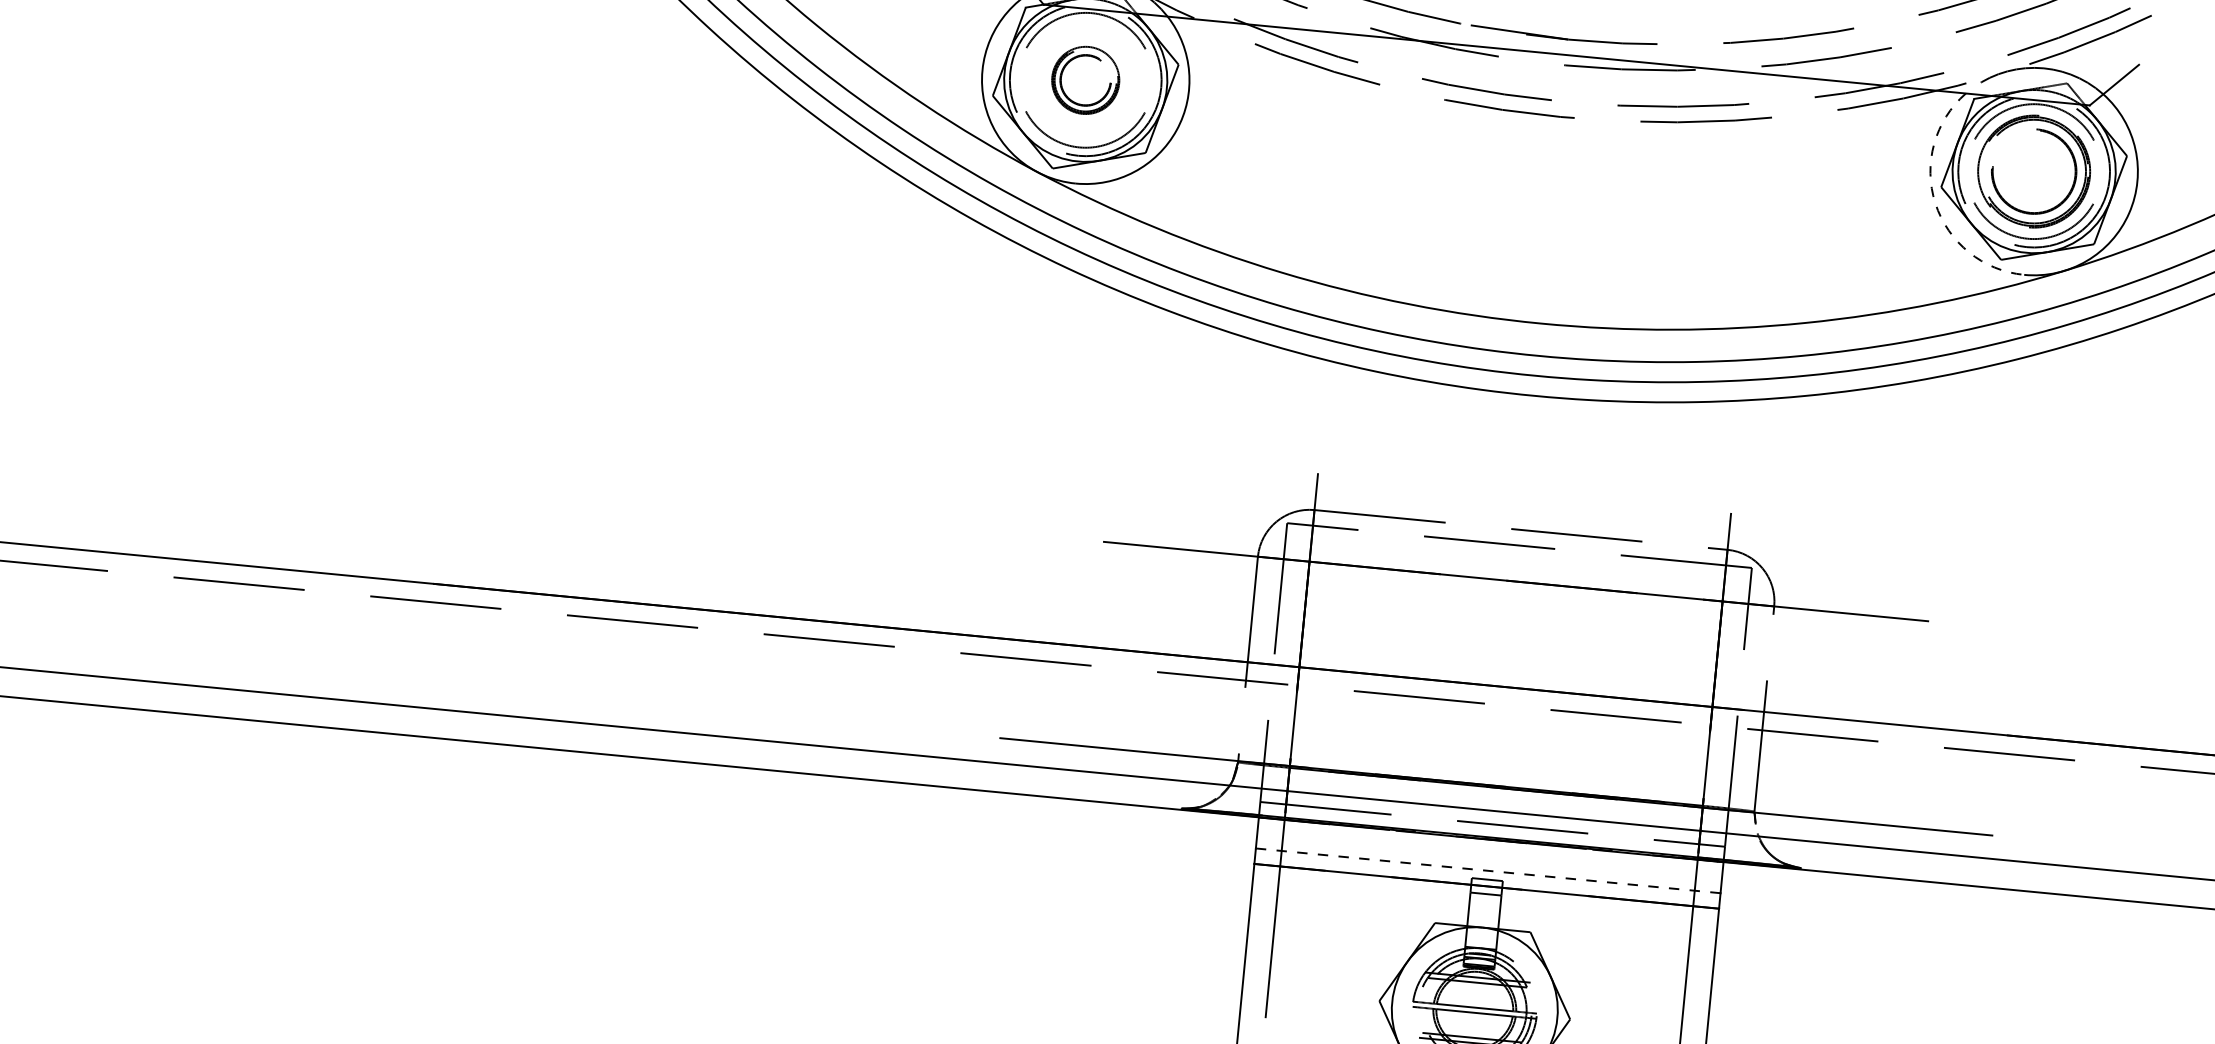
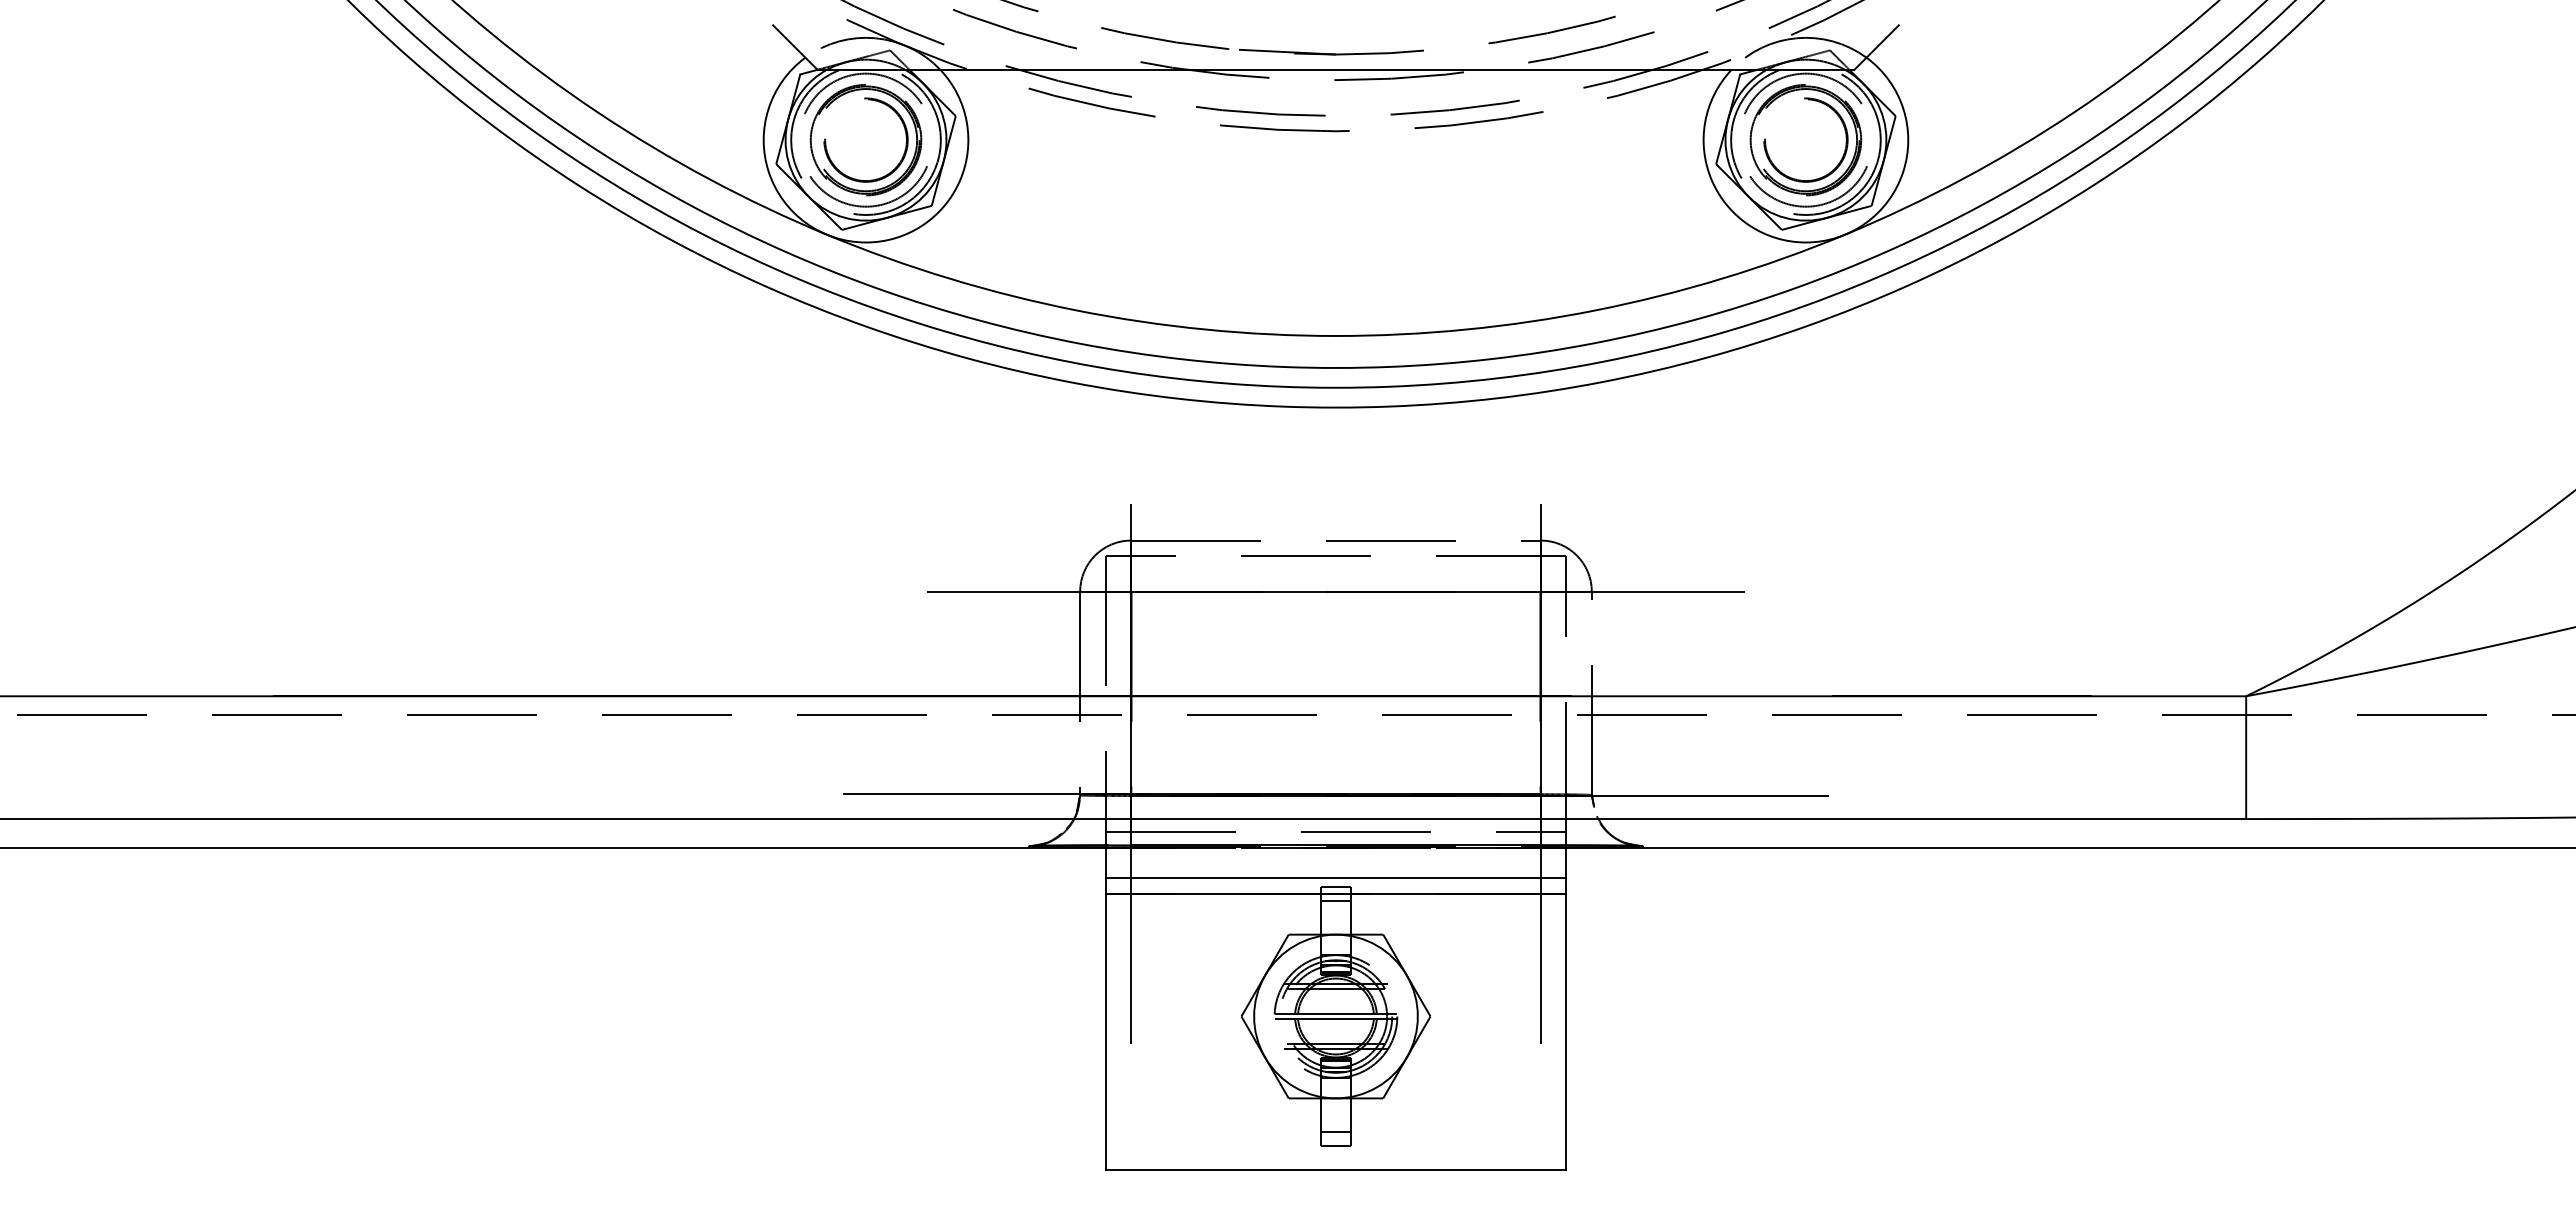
part: (1085, 80) -> (865, 140), size x1.67
arc: (1934, 203) -> (1711, 180), dashed -> solid
line: (1487, 870) -> (1335, 878), dashed -> solid

